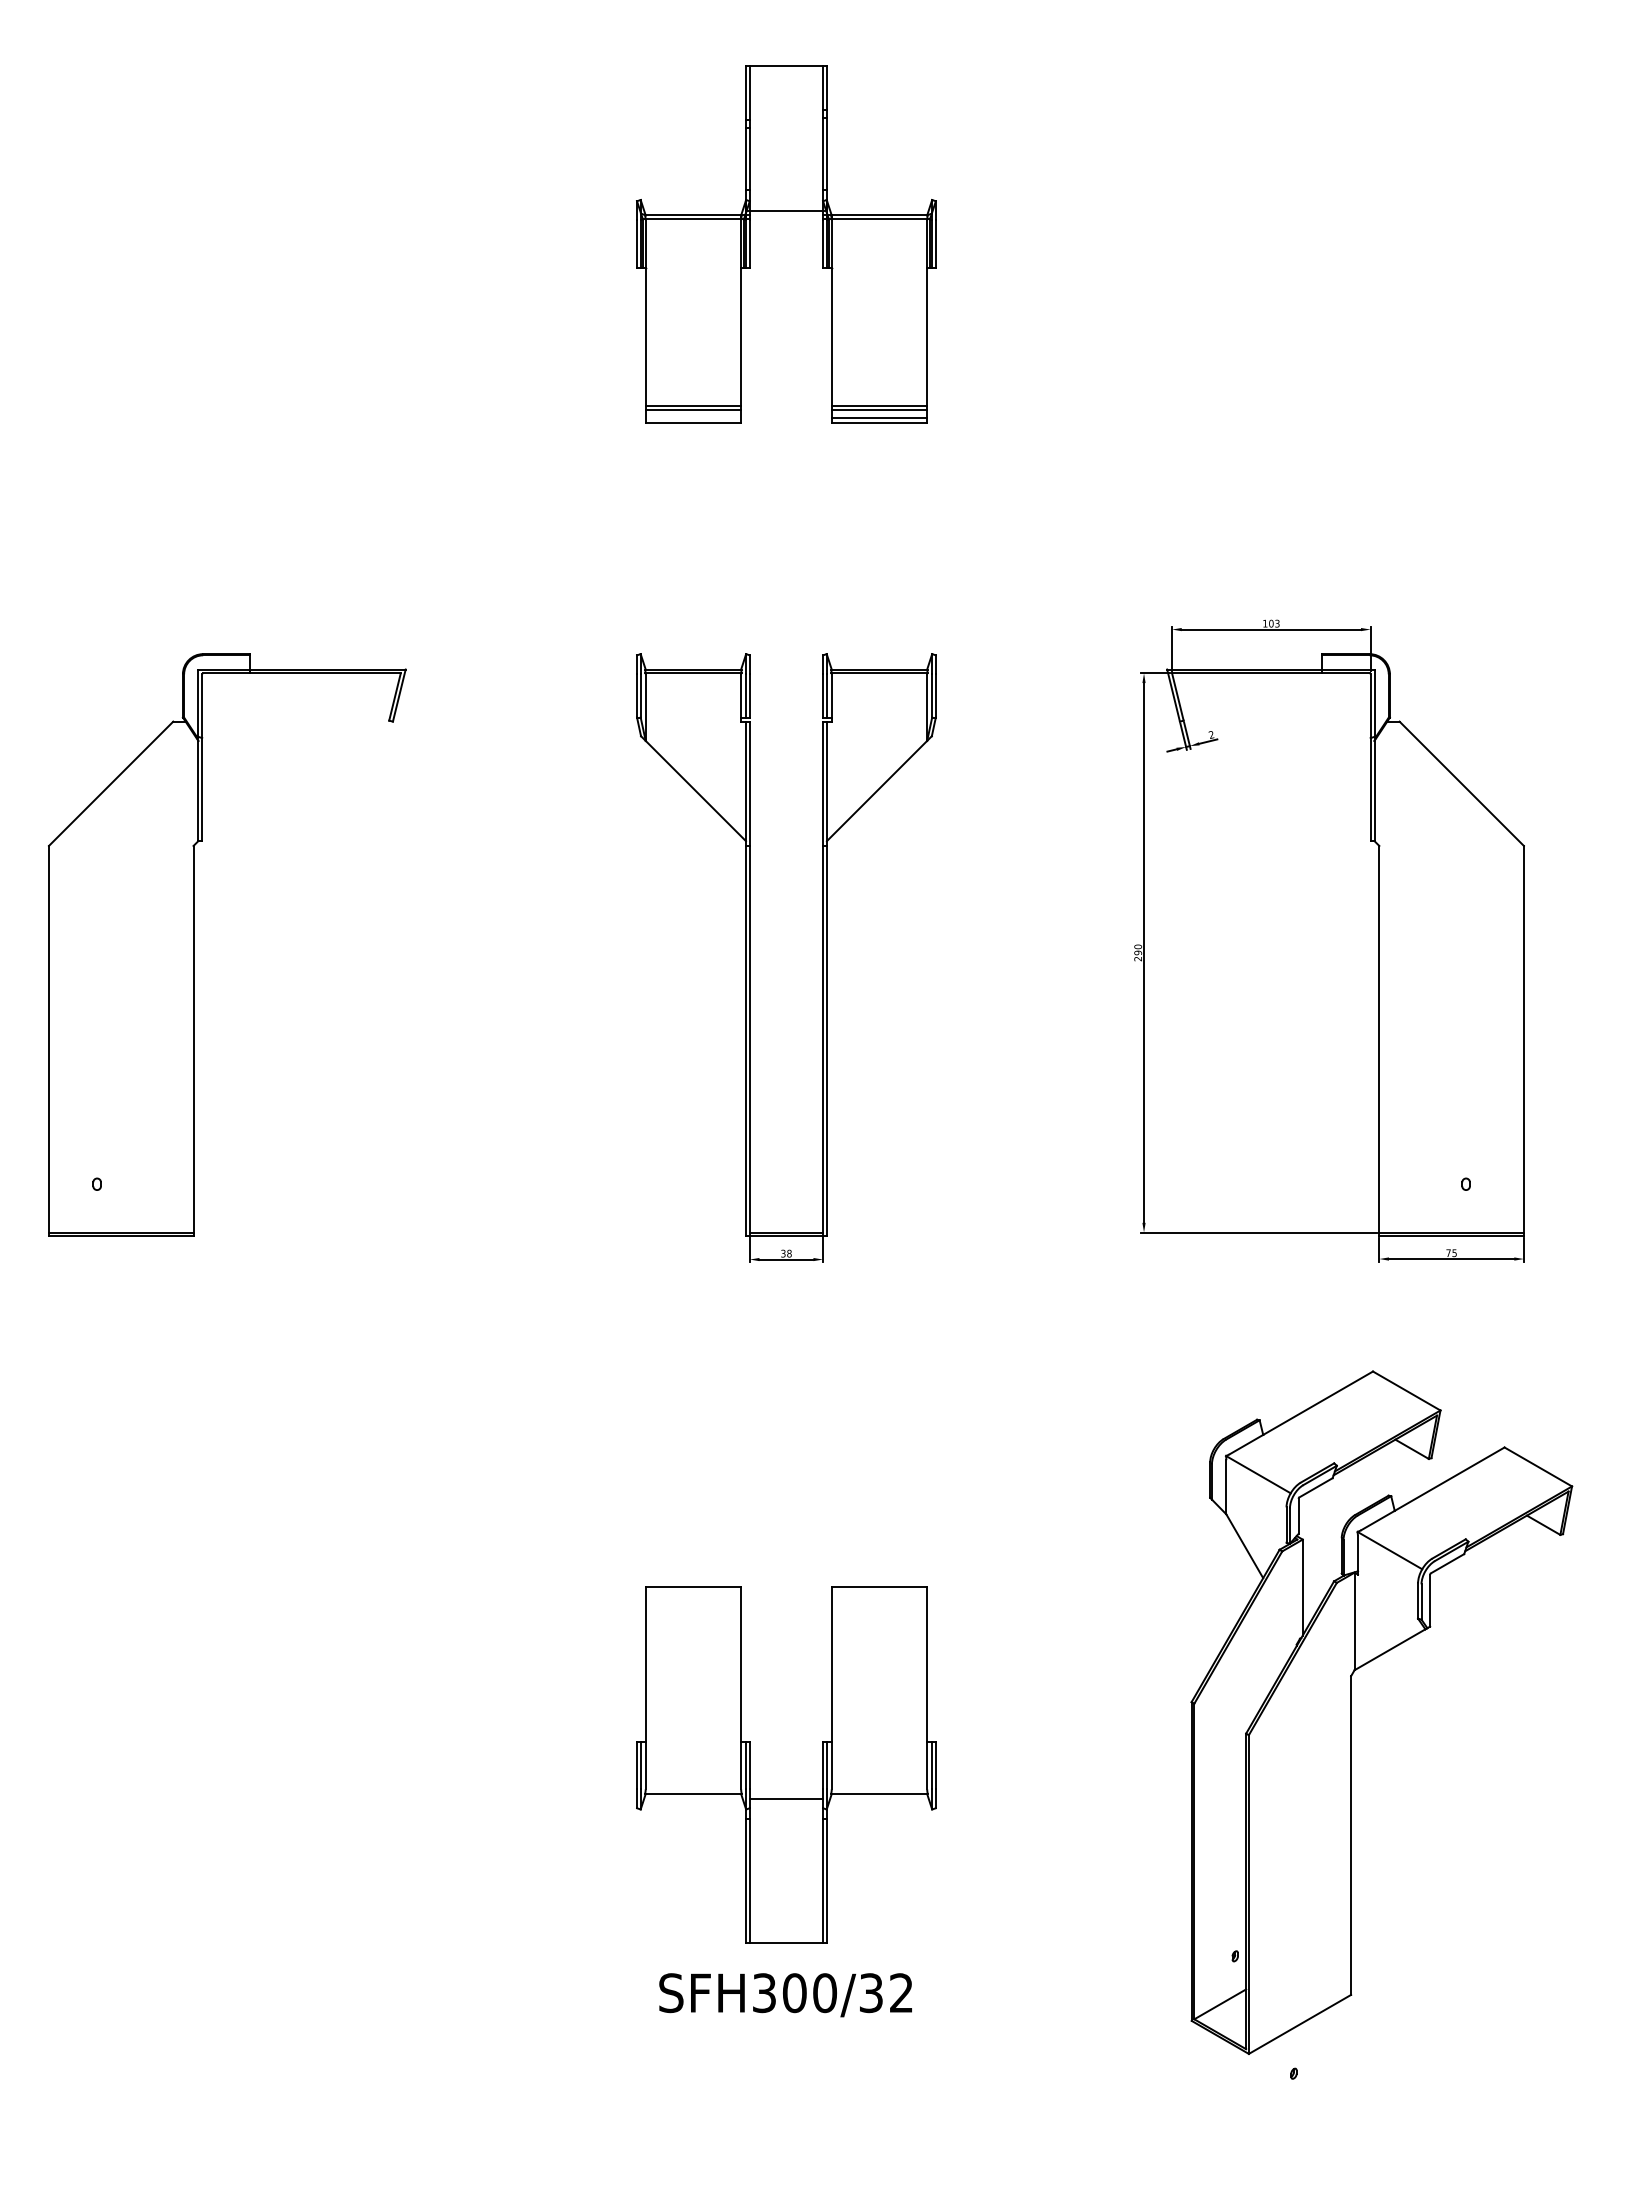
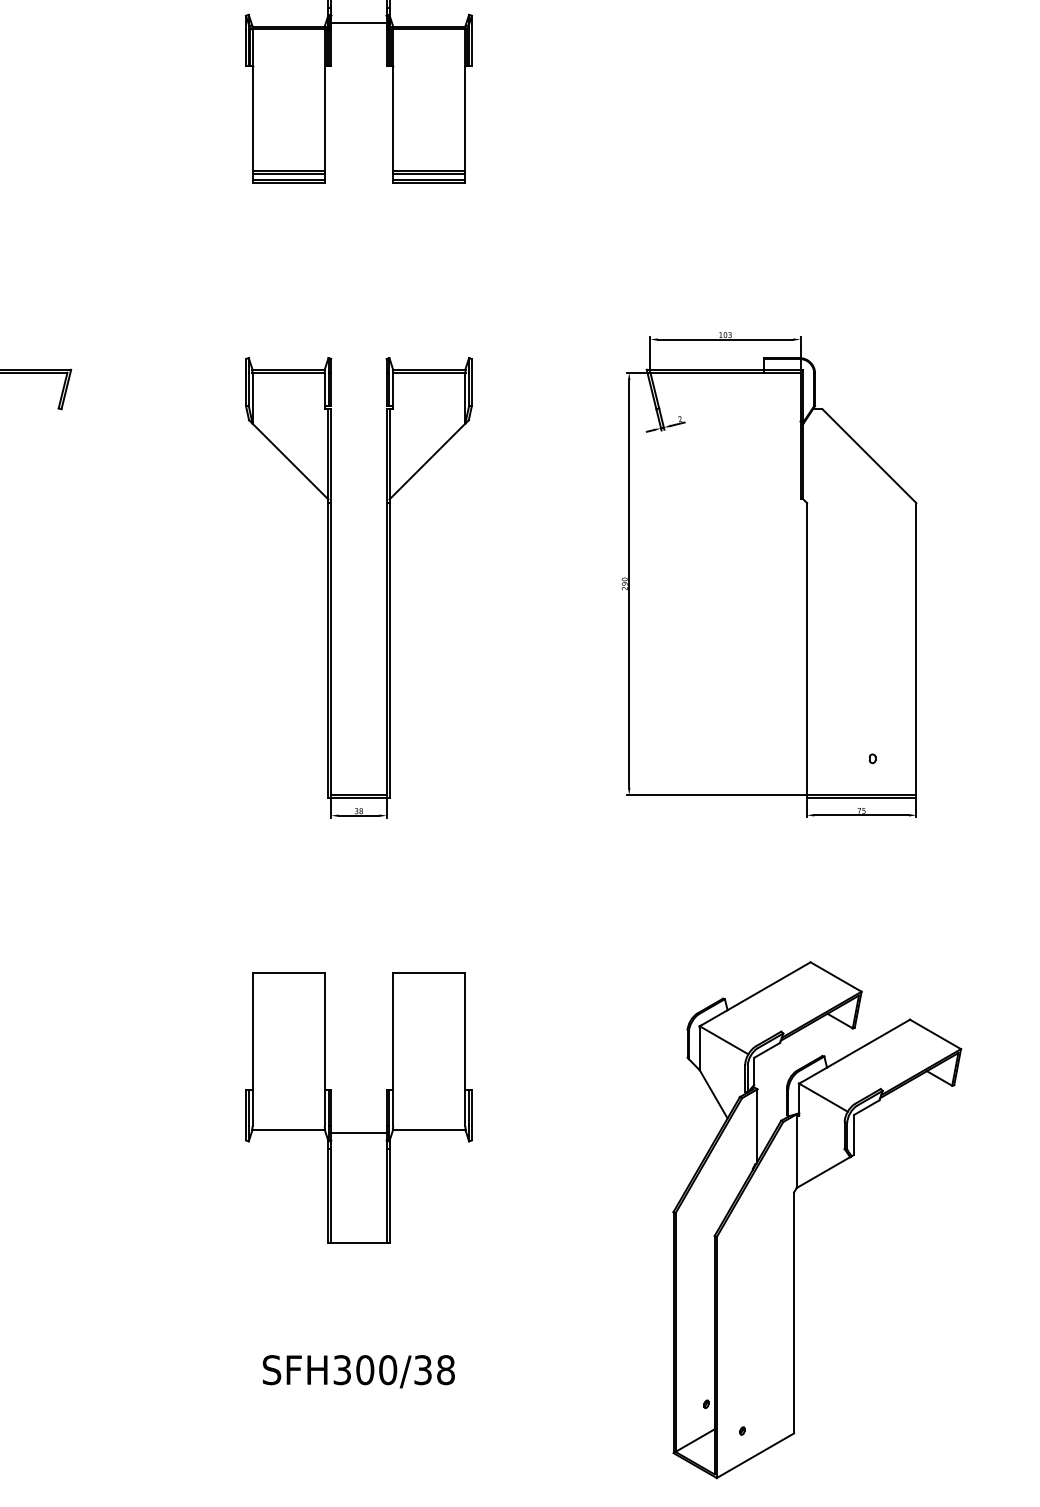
line: (693, 417) -> (288, 179), added
part: (1351, 1712) -> (794, 1220), moved
part: (786, 1798) -> (358, 1133), moved
text: (901, 1993) -> (445, 1370), SFH300/32 -> SFH300/38

